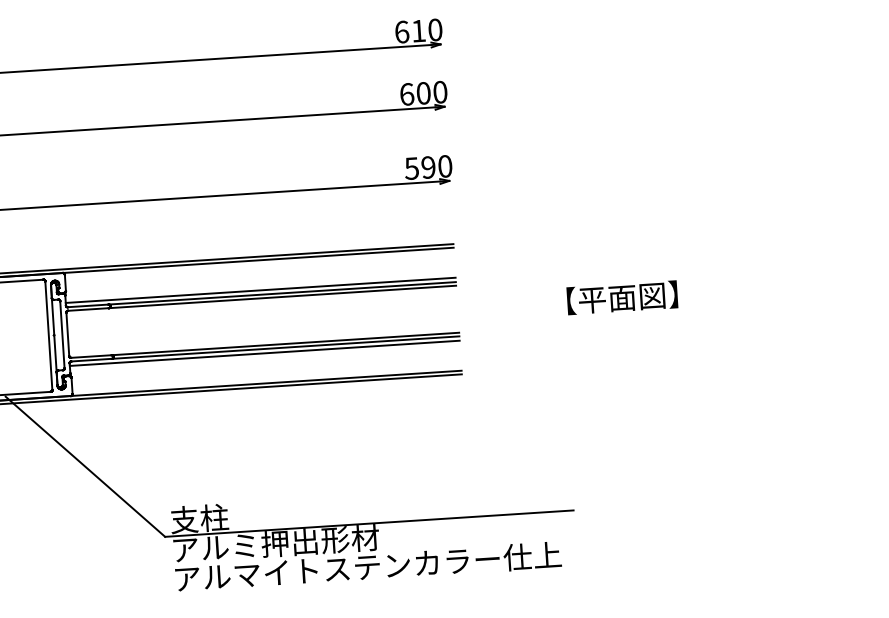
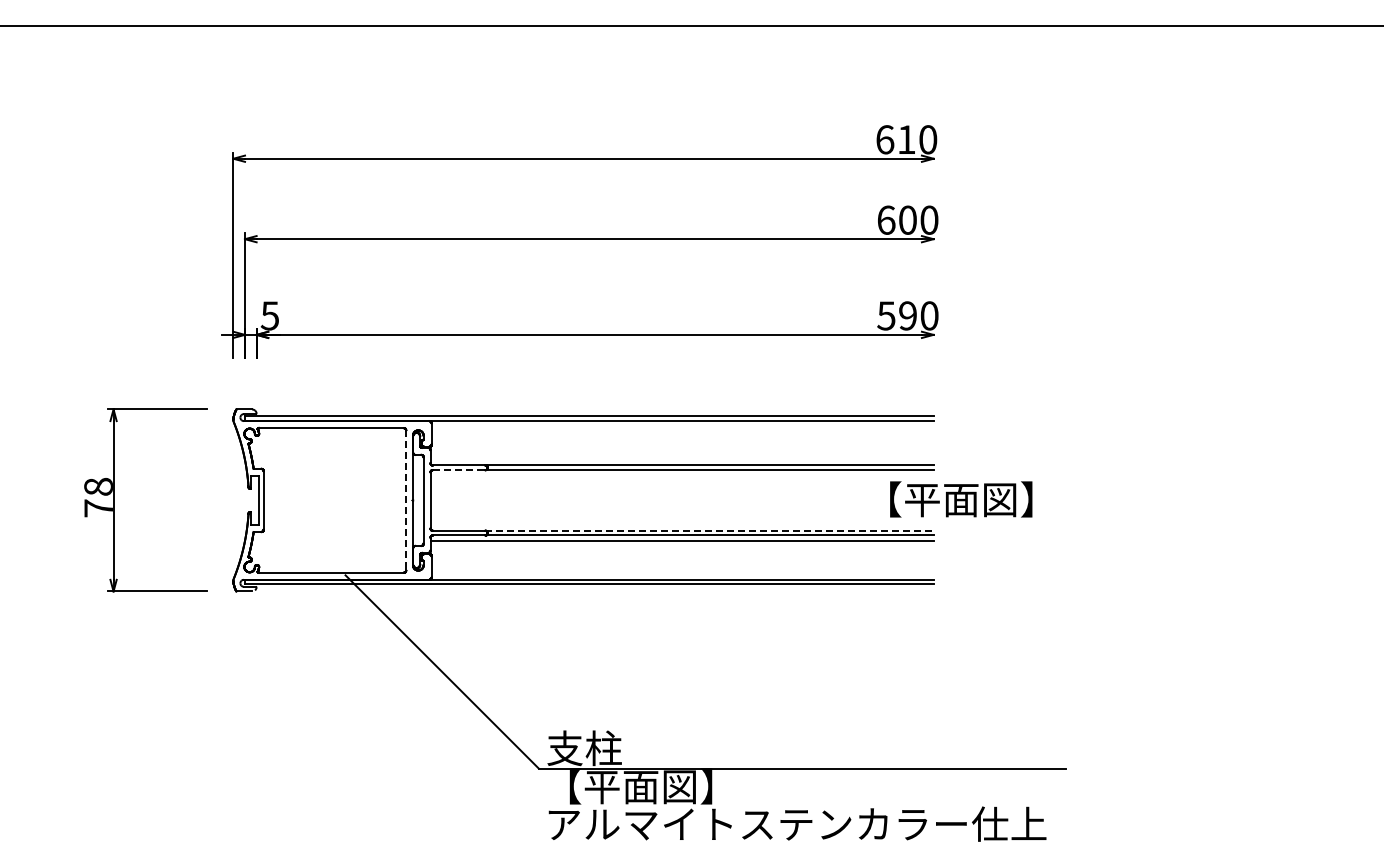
line: (260, 290) -> (681, 459), removed
text: (622, 297) -> (961, 499), moved
line: (88, 309) -> (459, 470), solid -> dashed
line: (49, 335) -> (406, 500), solid -> dashed
line: (285, 343) -> (709, 530), solid -> dashed
text: (275, 544) -> (680, 787), アルミ押出形材 -> 【平面図】

